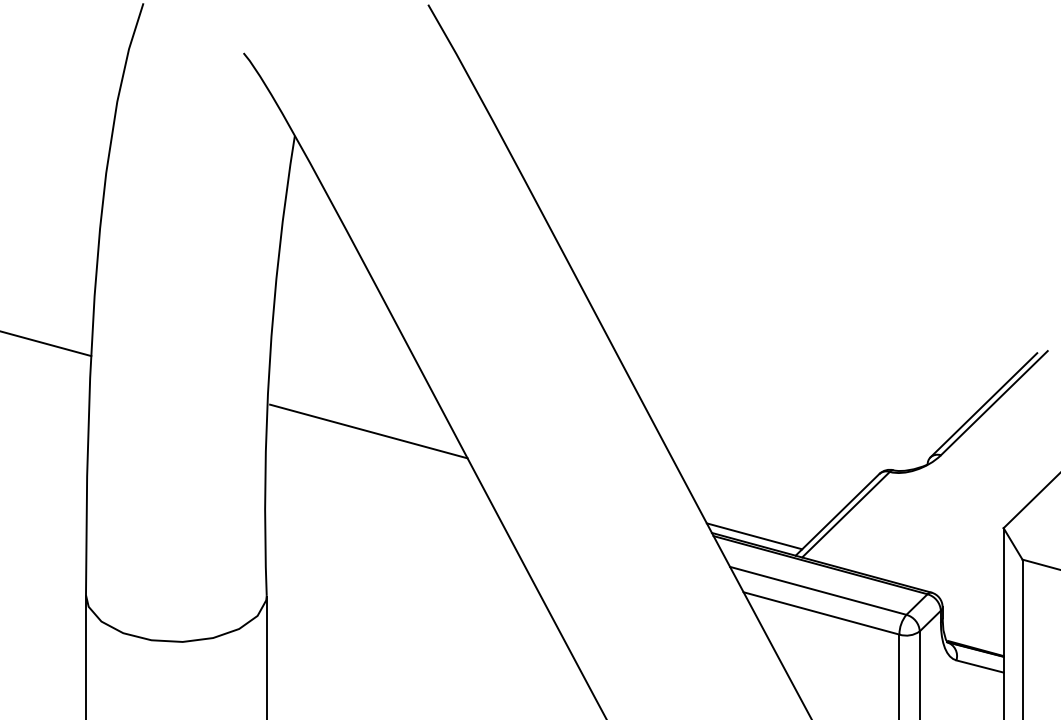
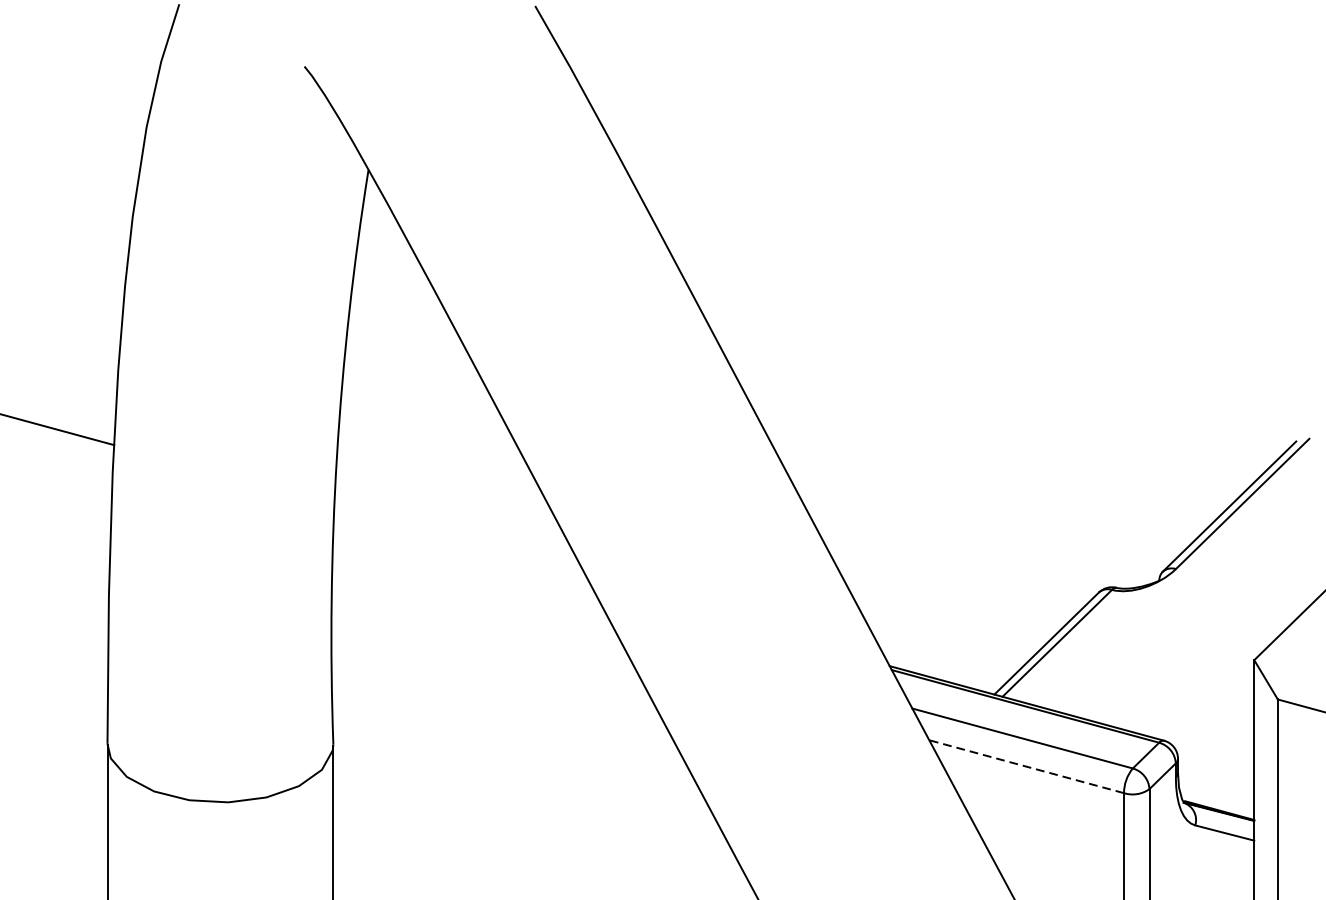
line: (368, 431) -> (460, 539), removed
line: (754, 536) -> (942, 670), removed
line: (821, 613) -> (1026, 766), solid -> dashed

